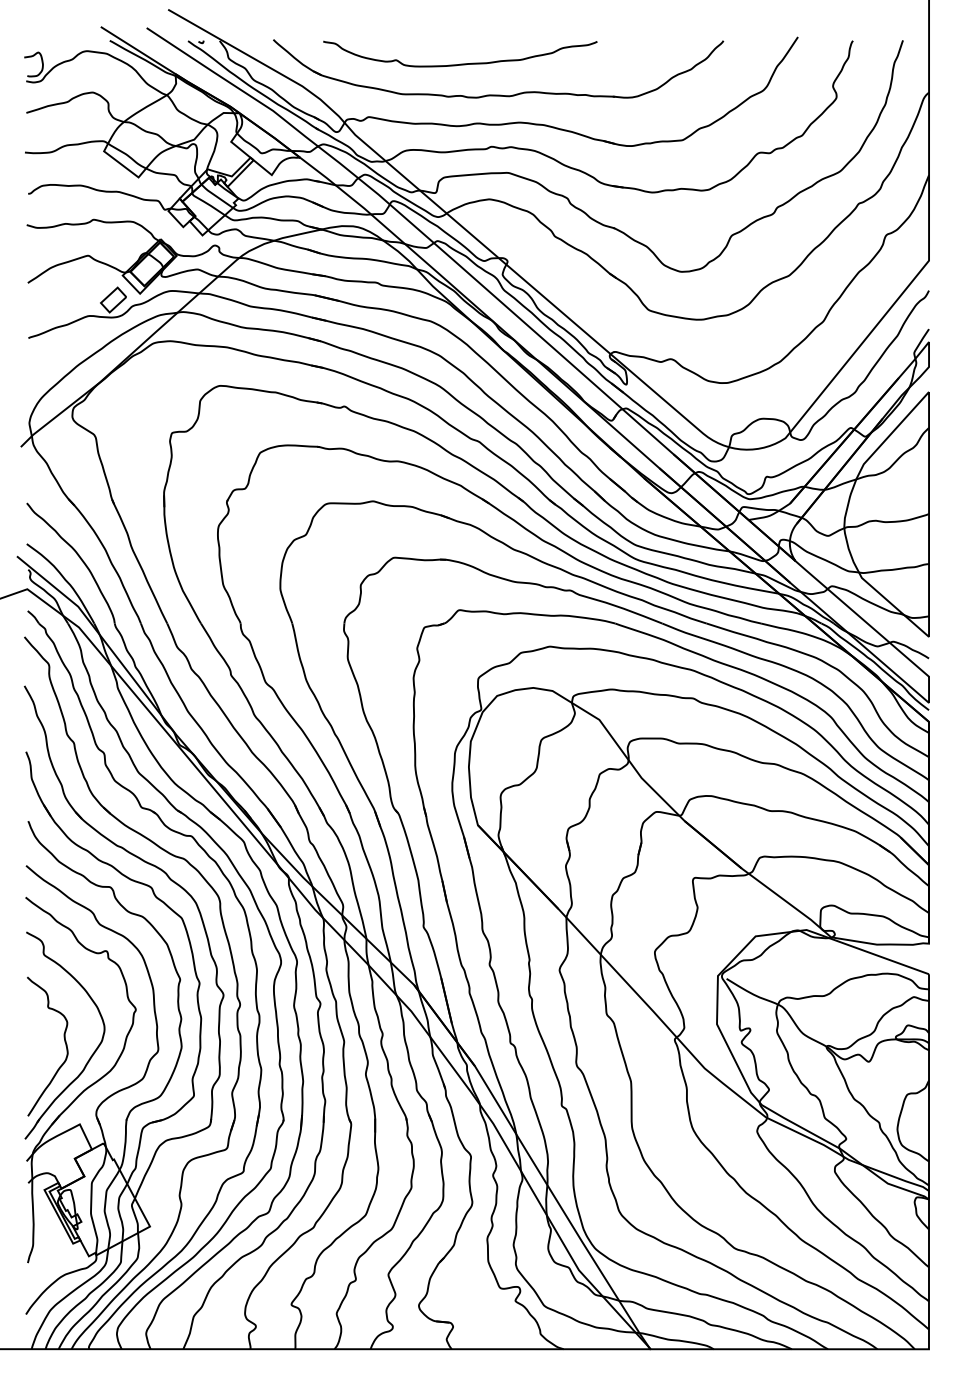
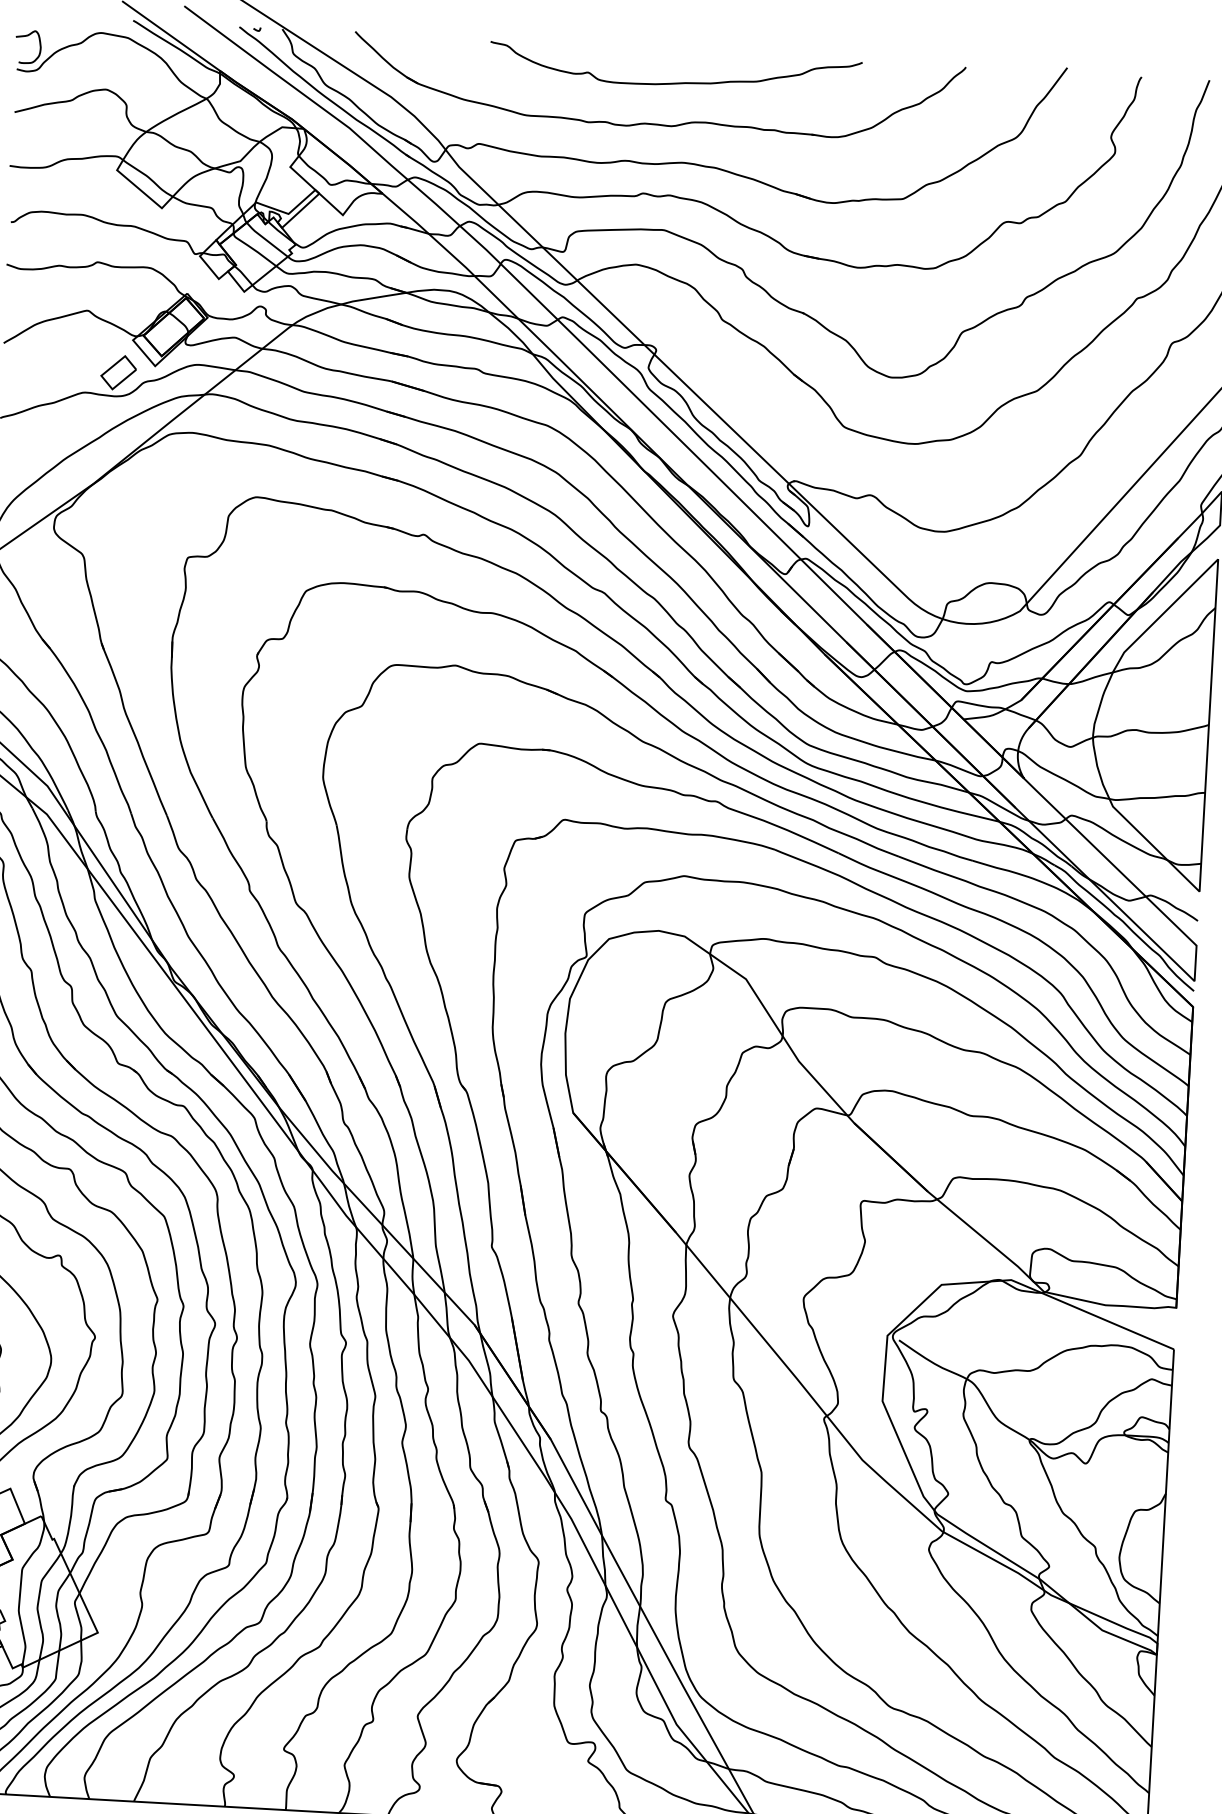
curve: (460, 63) -> (675, 81), moved

